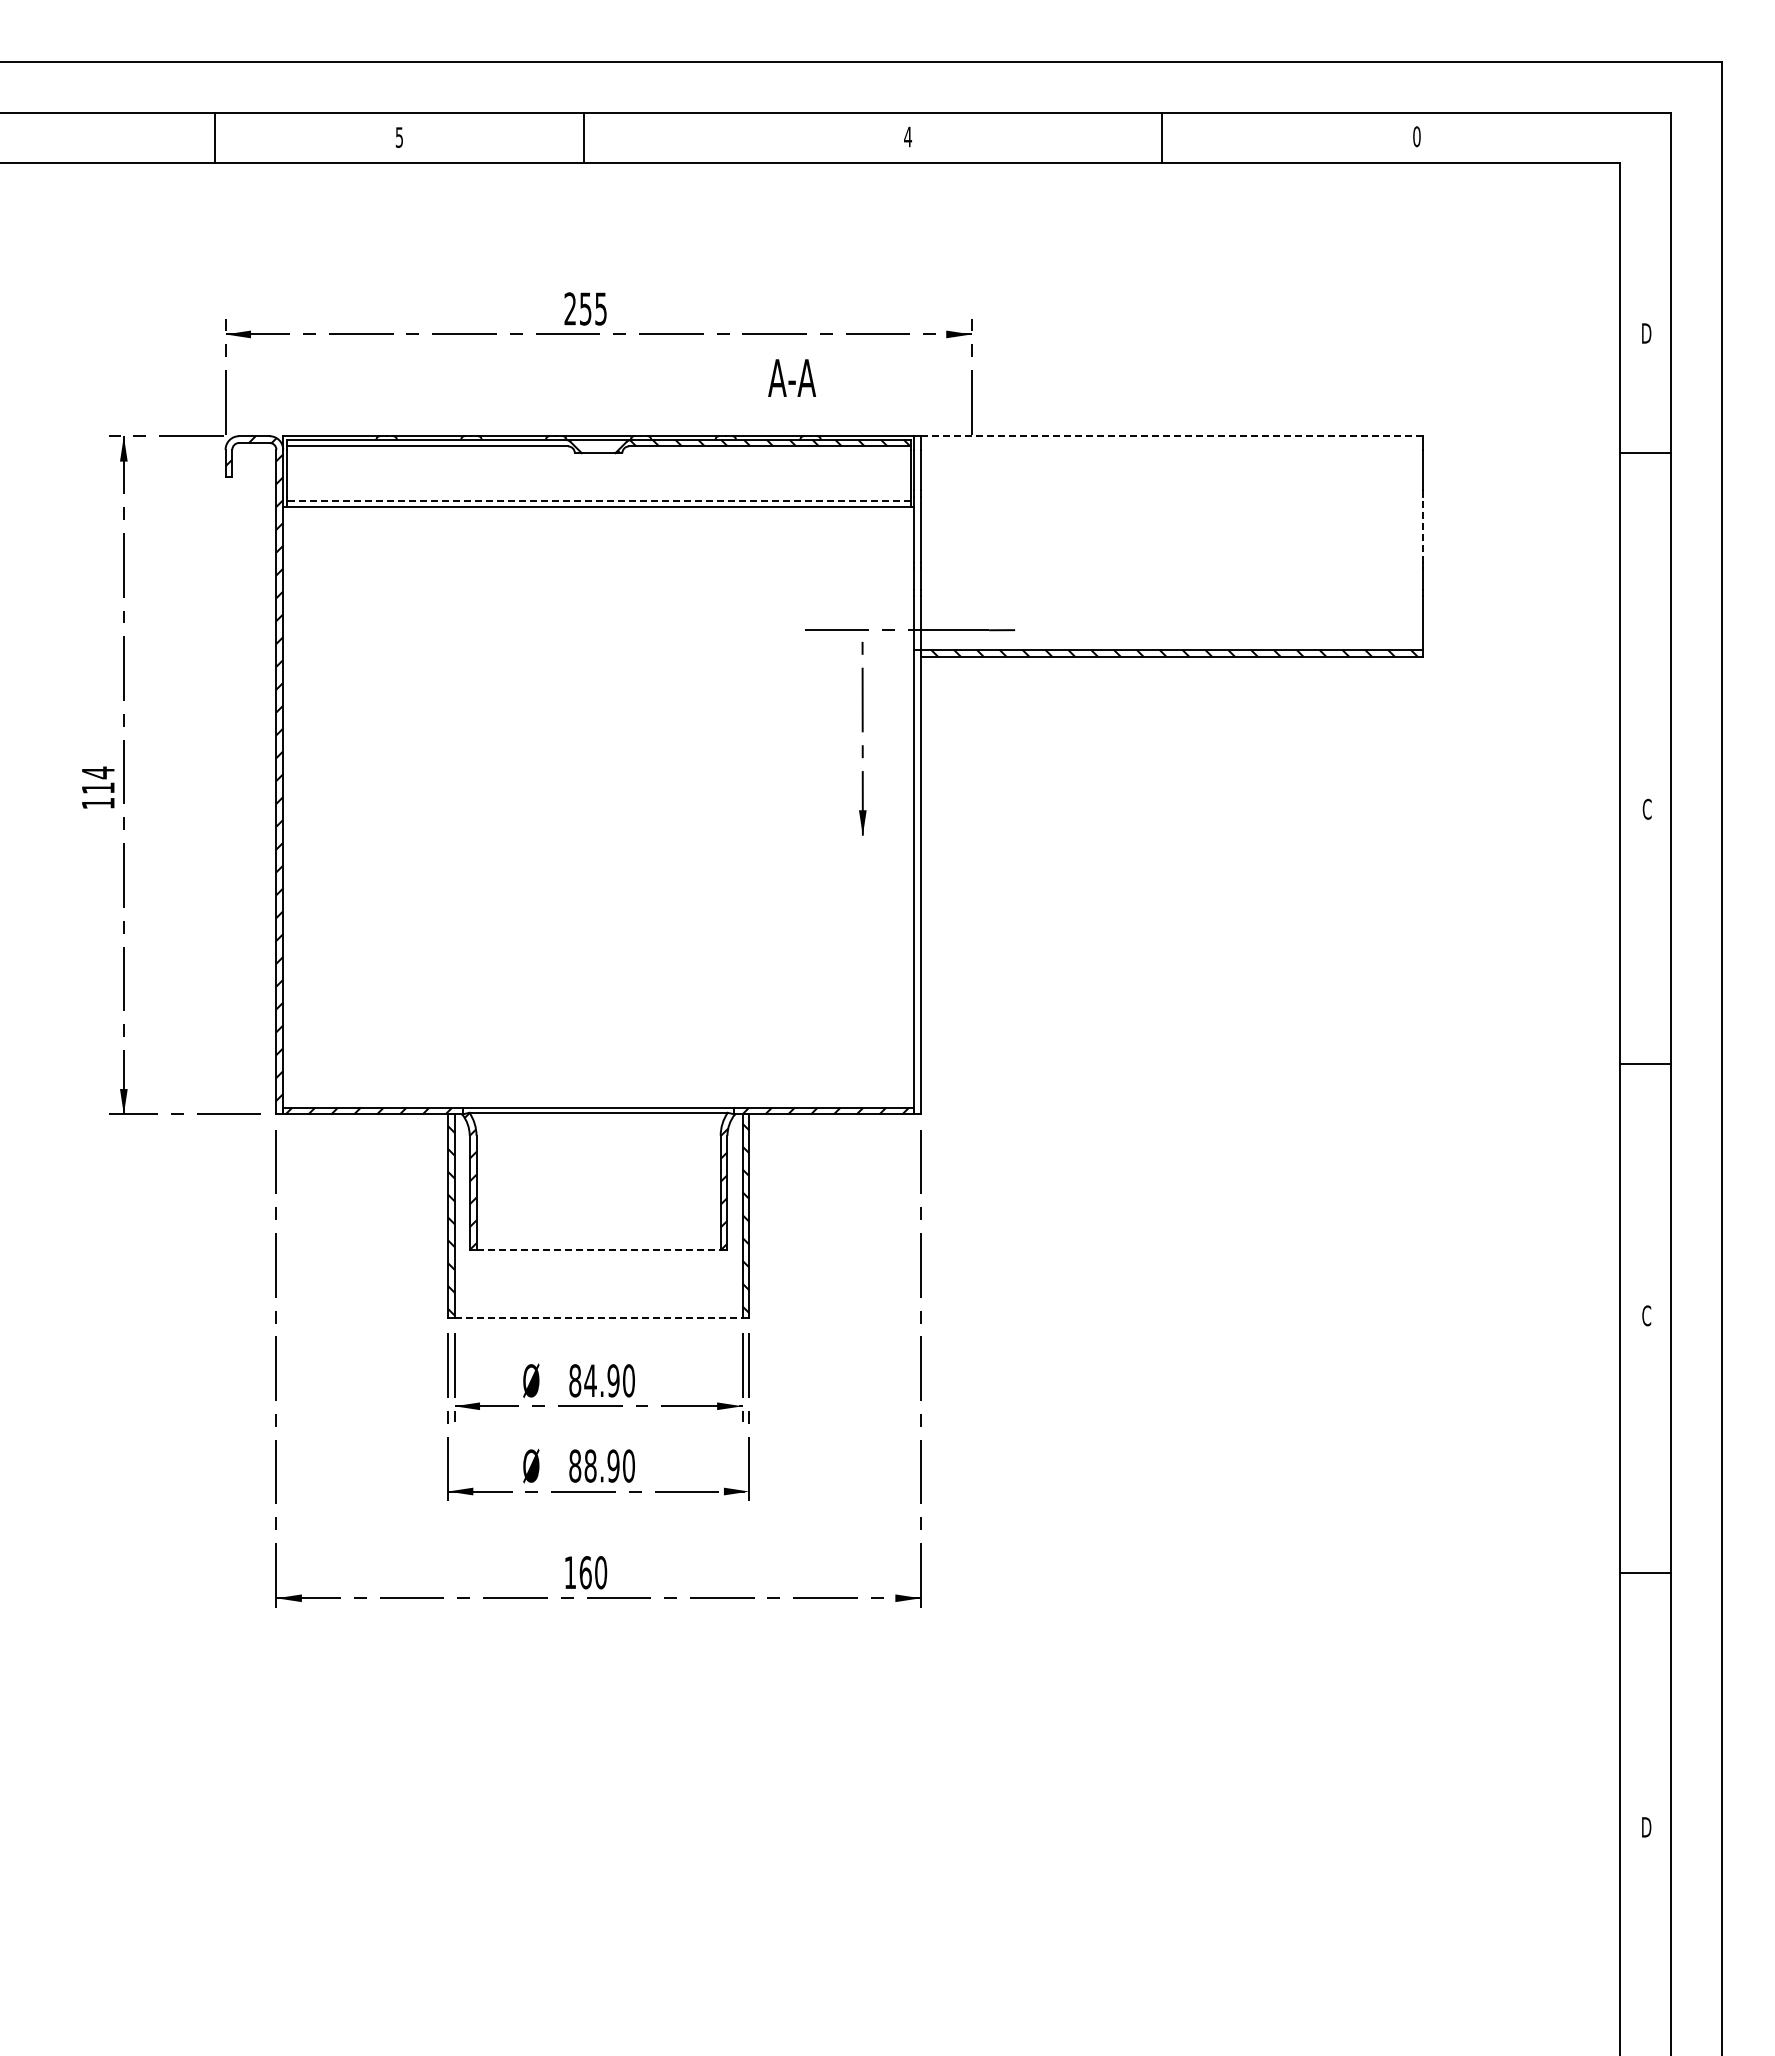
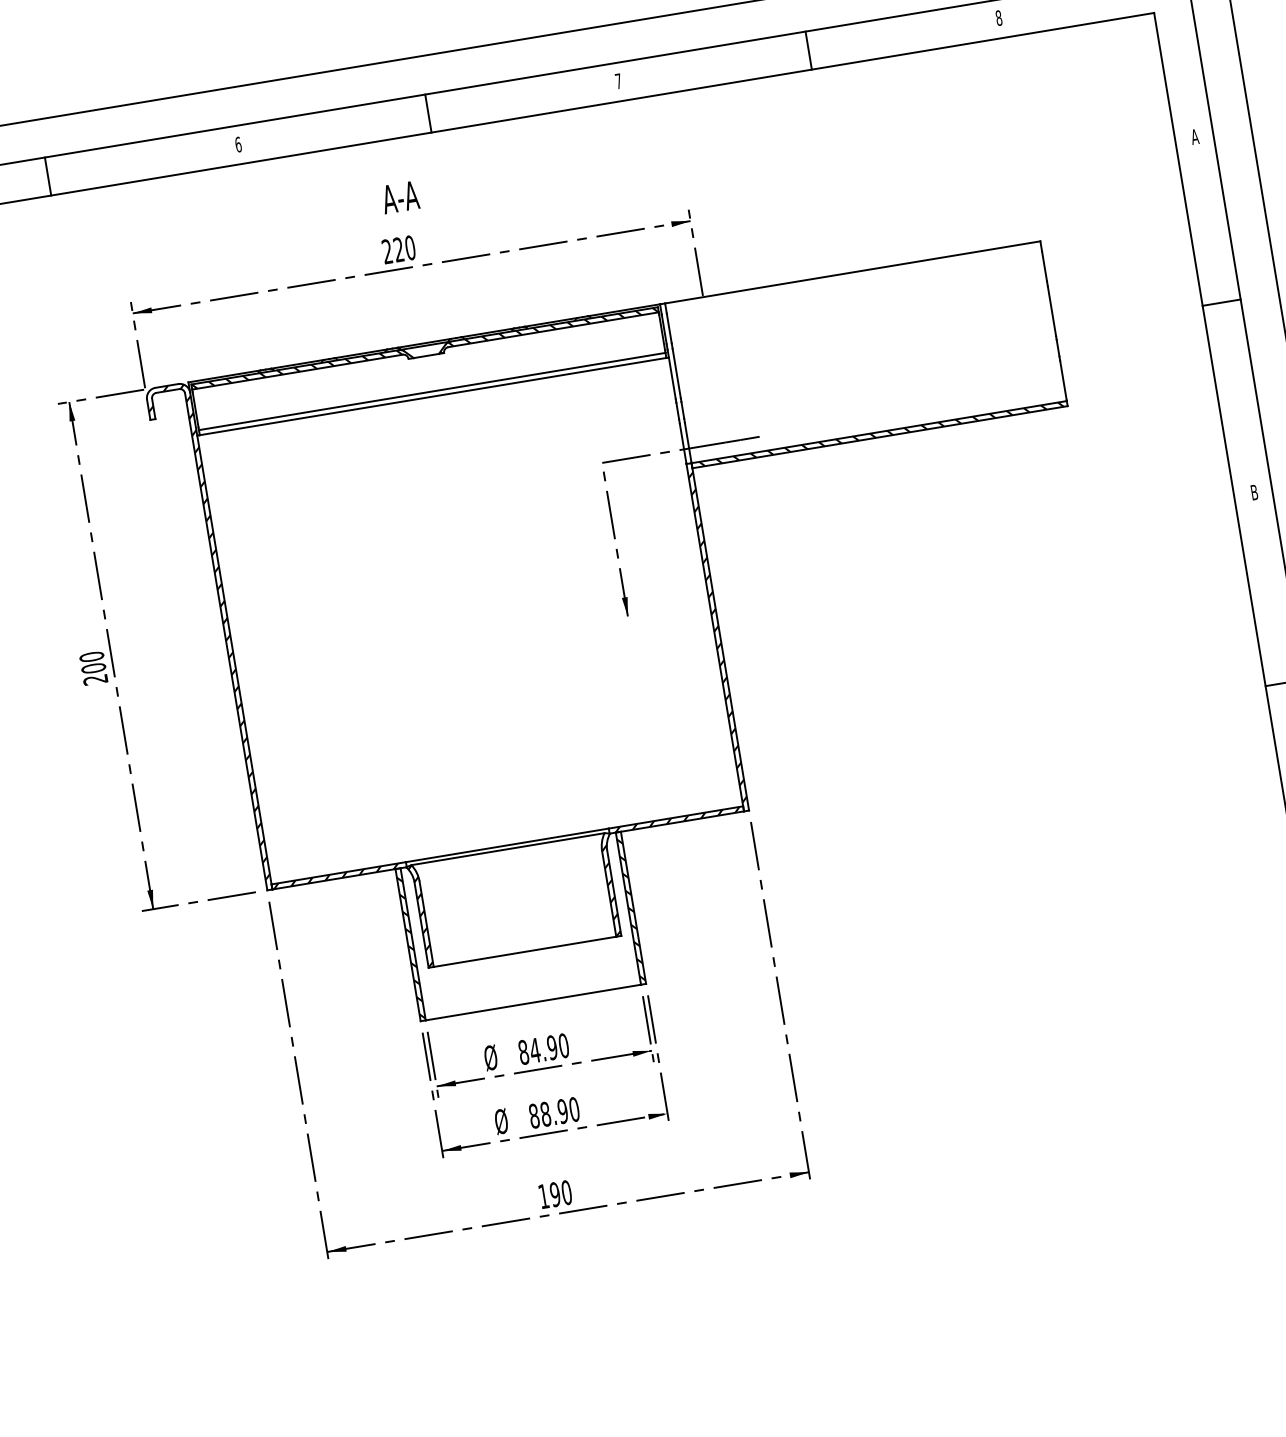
text: (907, 136) -> (618, 81), 4 -> 7
text: (1416, 136) -> (998, 18), 0 -> 8
line: (214, 137) -> (47, 176), moved
text: (399, 137) -> (238, 144), 5 -> 6
line: (583, 137) -> (428, 113), moved
text: (593, 308) -> (404, 248), 255 -> 220
text: (1646, 333) -> (1194, 136), D -> A
text: (792, 377) -> (400, 196), moved
line: (1171, 436) -> (852, 272), dashed -> solid
hatch: (426, 442) -> (296, 369), added
line: (1645, 453) -> (1221, 302), moved
line: (598, 500) -> (432, 391), dashed -> solid
line: (1422, 529) -> (1051, 311), dashed -> solid
part: (862, 738) -> (615, 543), moved
text: (97, 787) -> (93, 668), 114 -> 200
text: (1646, 808) -> (1253, 491), C -> B
hatch: (917, 881) -> (717, 636), added
line: (599, 1250) -> (525, 952), dashed -> solid
line: (598, 1317) -> (533, 1002), dashed -> solid
text: (585, 1572) -> (555, 1194), 160 -> 190

